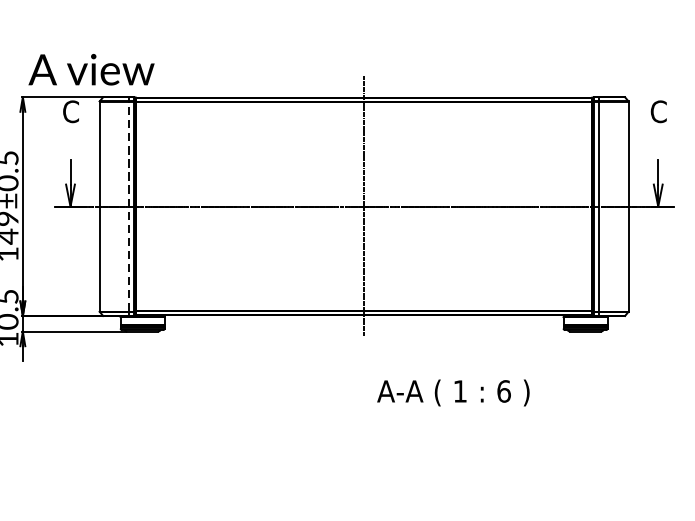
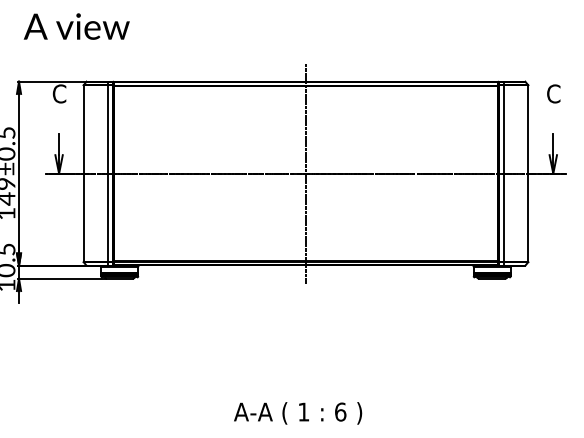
text: (91, 69) -> (76, 26), moved
line: (129, 206) -> (108, 173), dashed -> solid
text: (453, 393) -> (298, 413), moved

